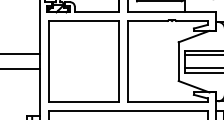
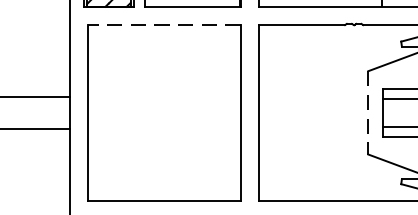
line: (83, 20) -> (163, 24), solid -> dashed
line: (178, 62) -> (368, 114), solid -> dashed

